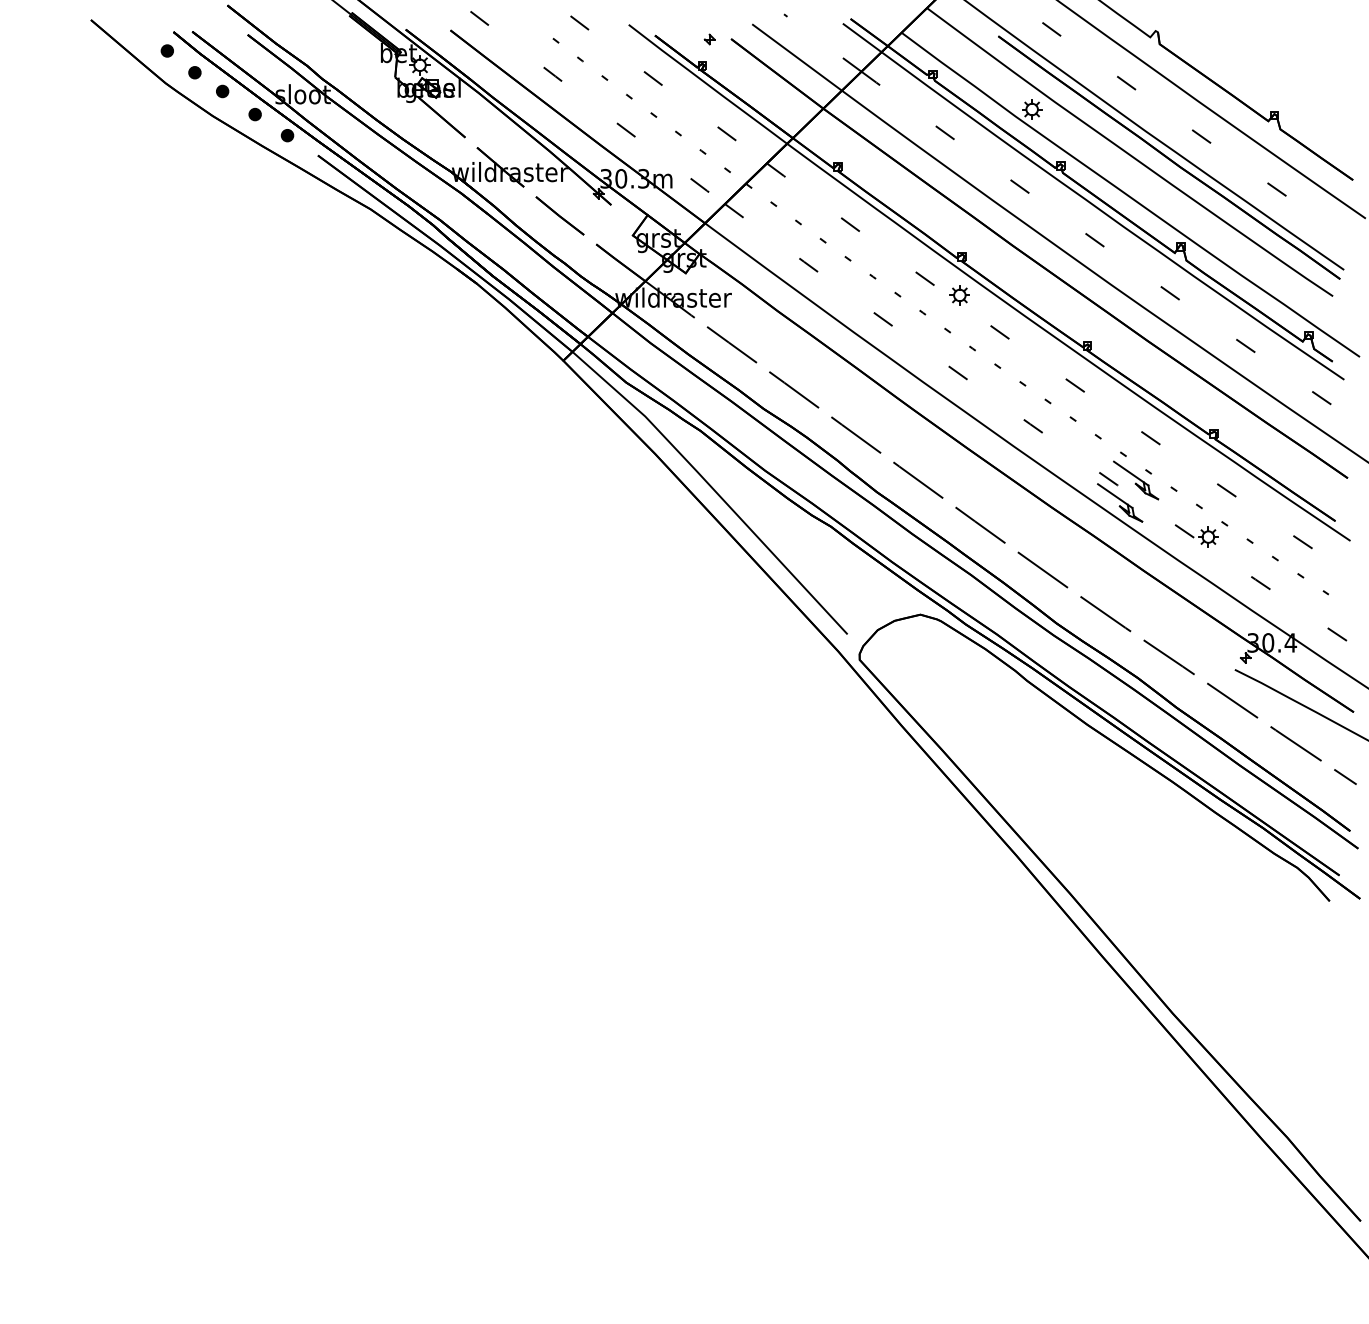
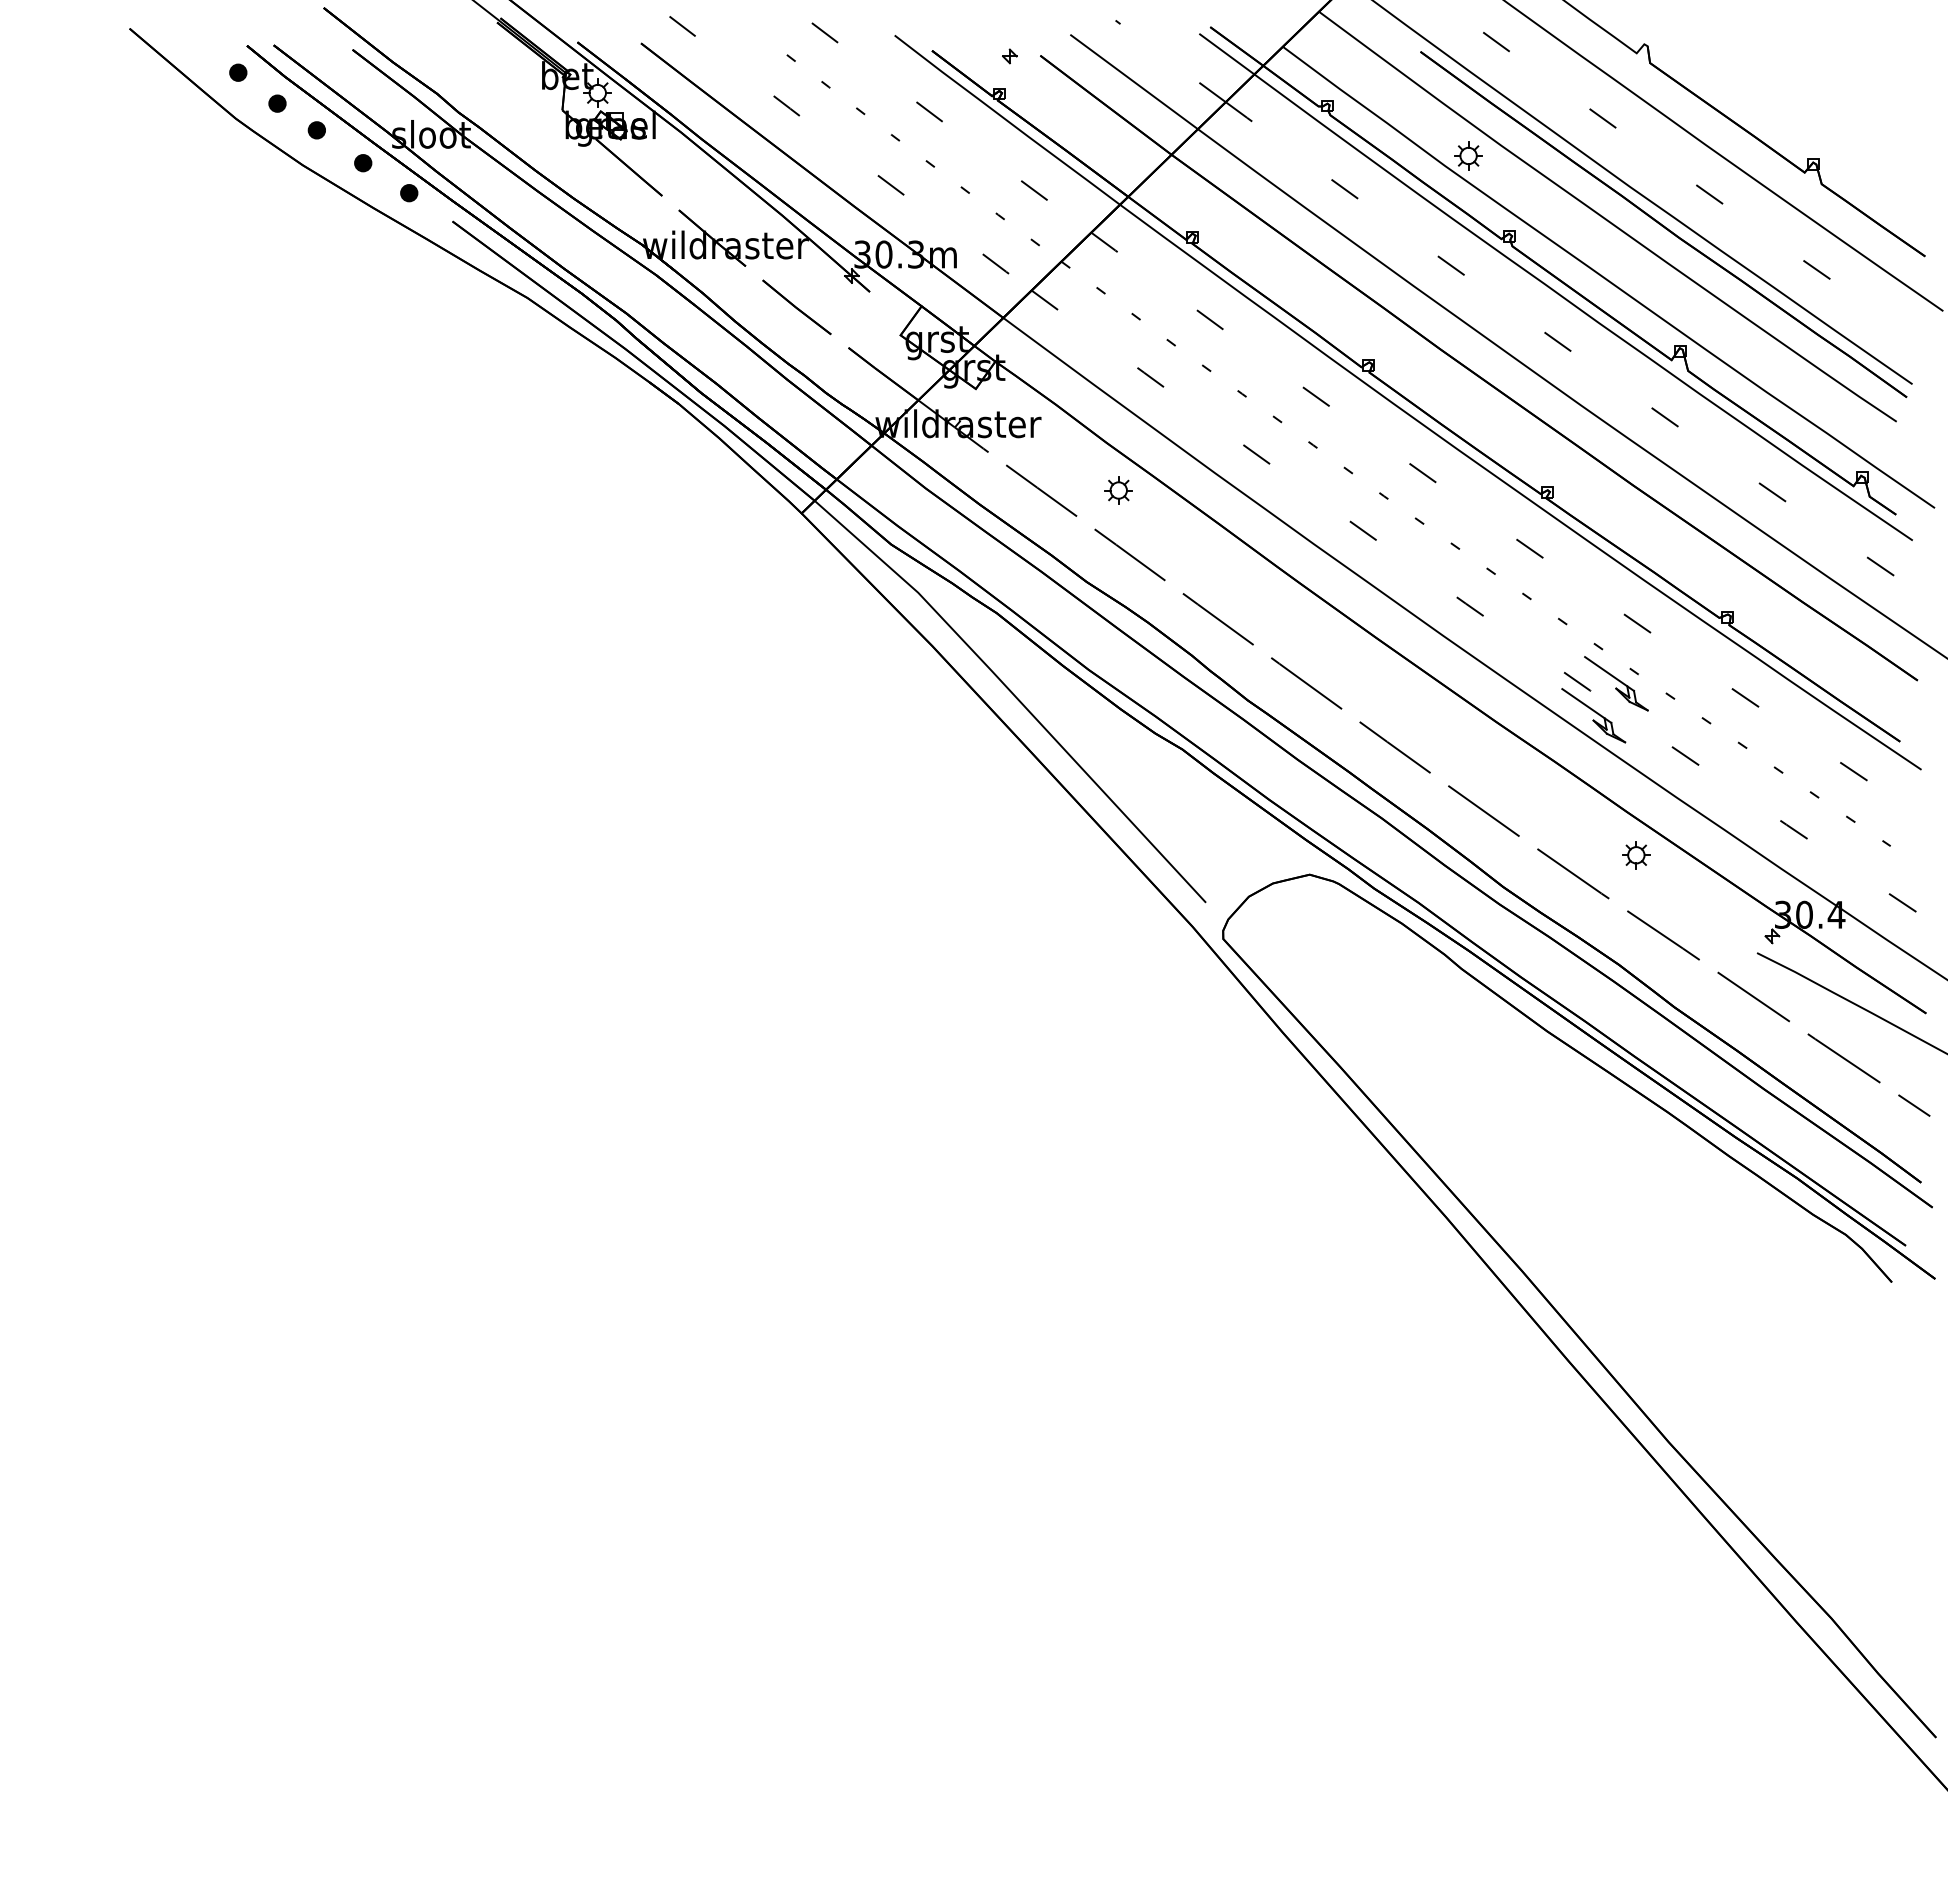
part: (959, 295) -> (1118, 490), moved
part: (1208, 537) -> (1636, 855), moved

